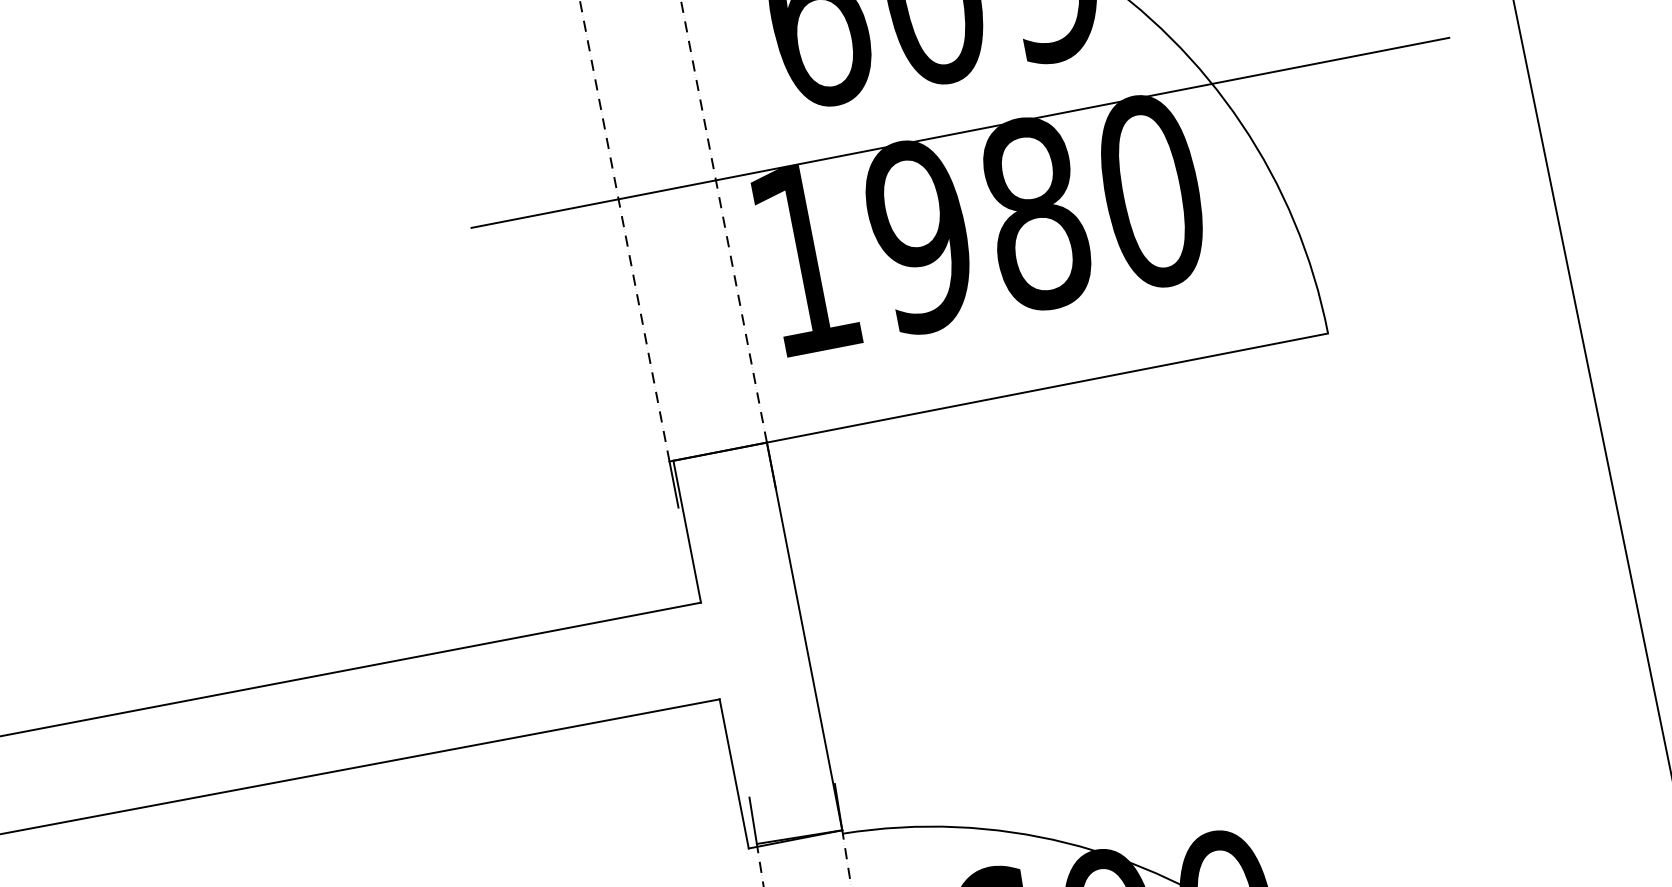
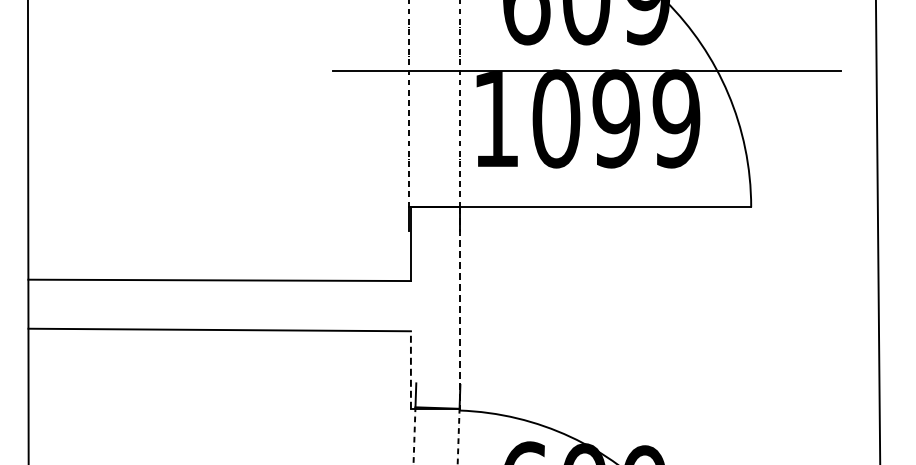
text: (1035, 213) -> (616, 118), 1980 -> 1099
line: (804, 637) -> (459, 308), solid -> dashed
line: (733, 774) -> (410, 370), solid -> dashed

